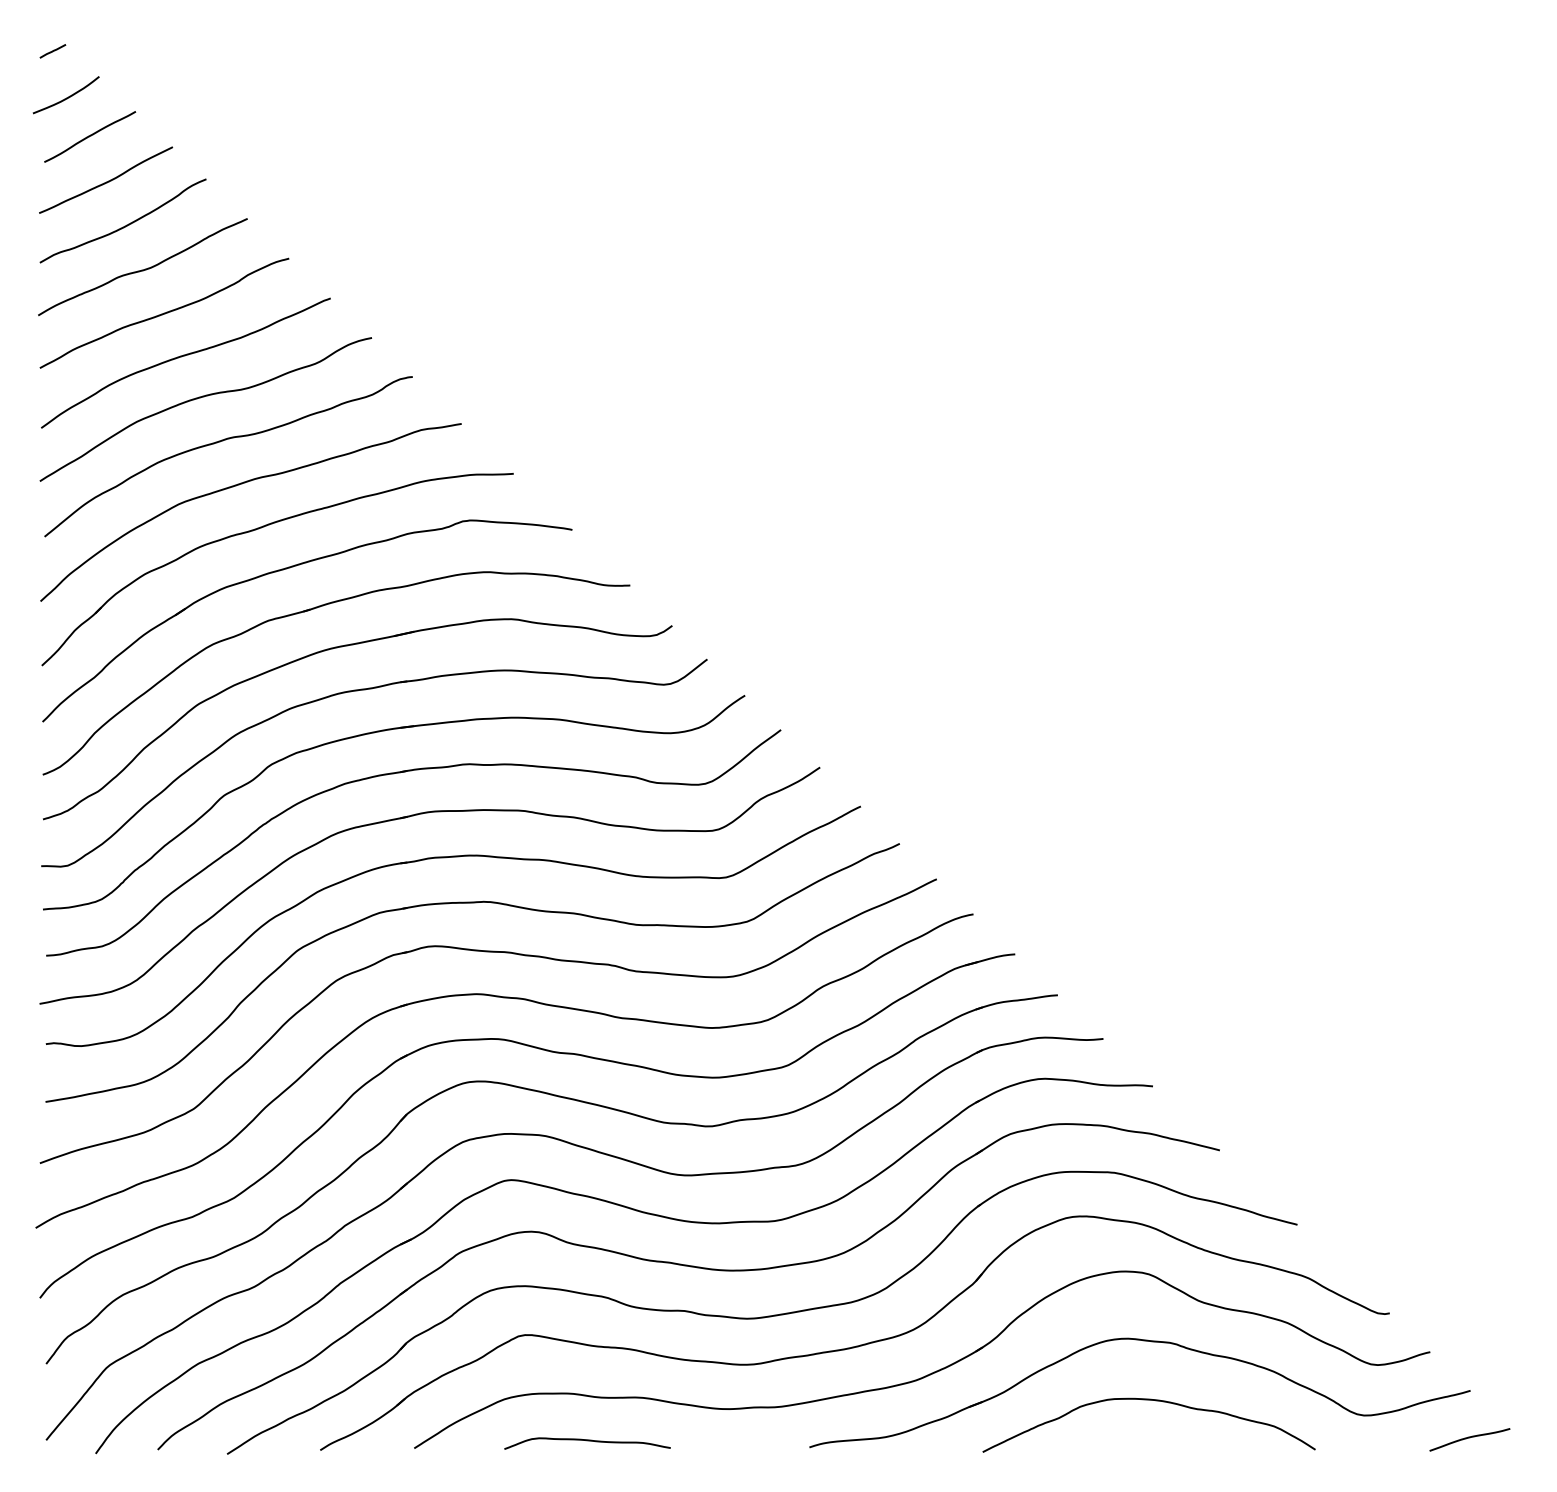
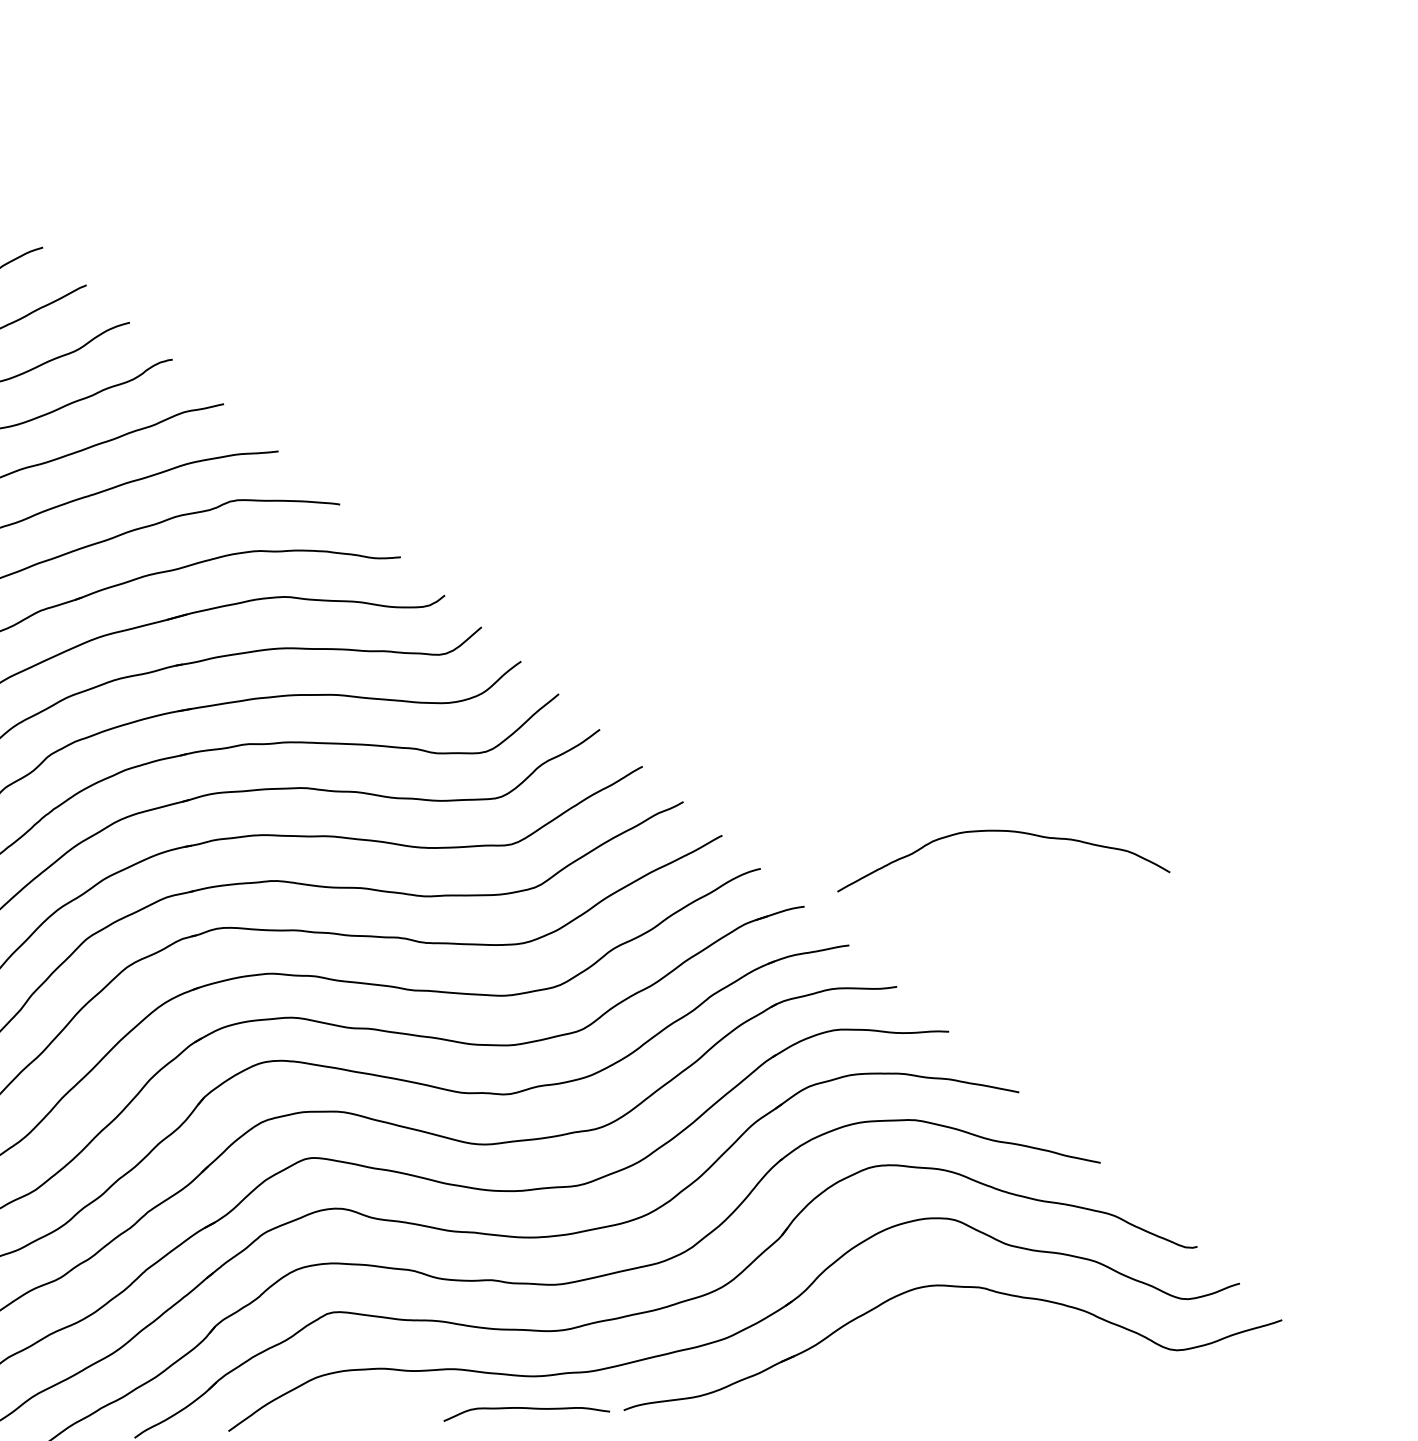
curve: (1148, 1400) -> (1000, 831), moved
curve: (1469, 1438) -> (1283, 1367), removed
curve: (587, 1441) -> (526, 1409), moved

